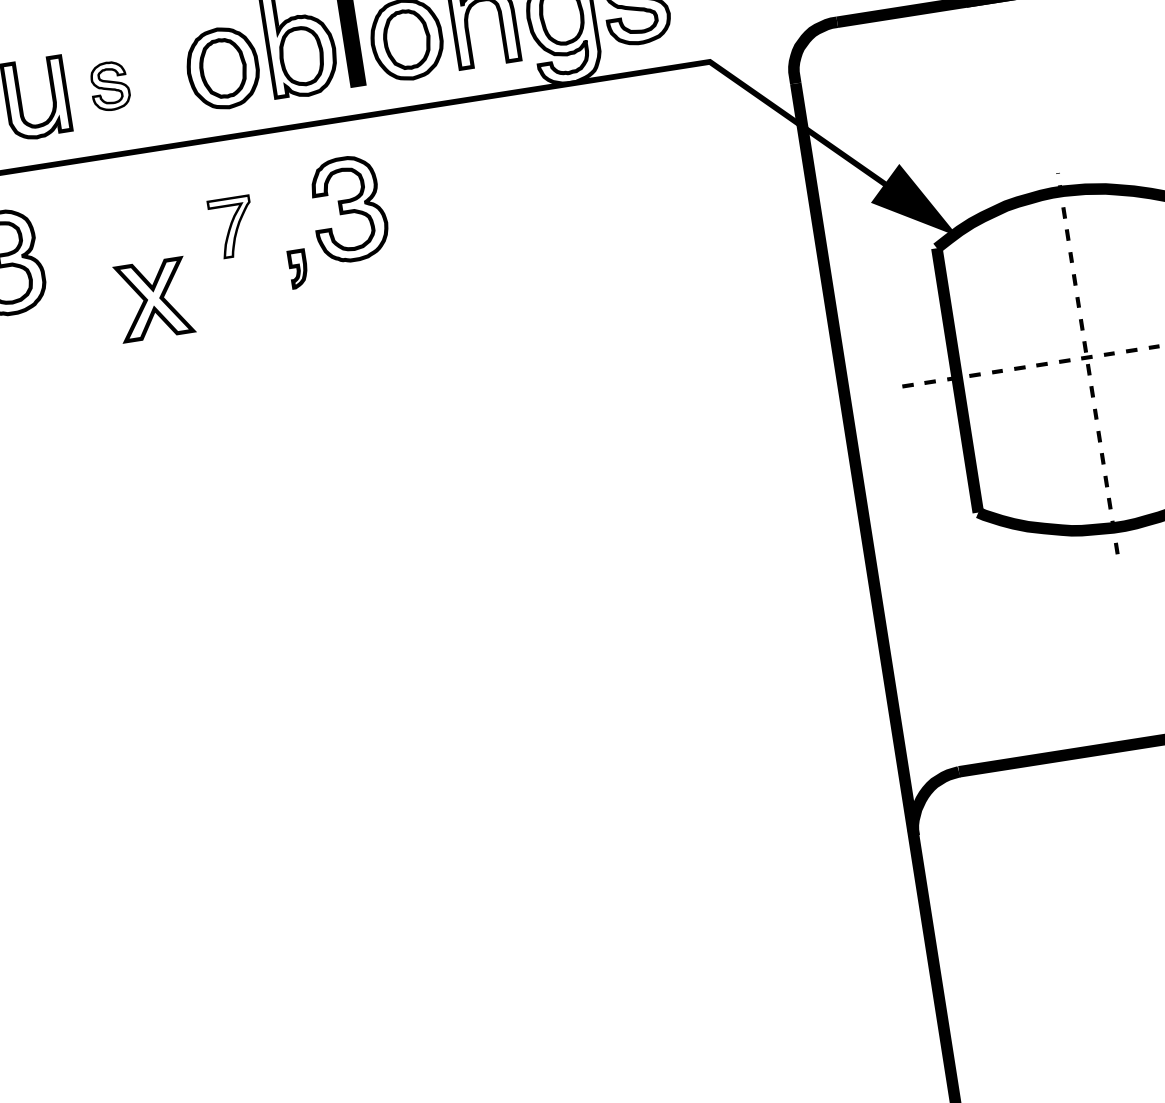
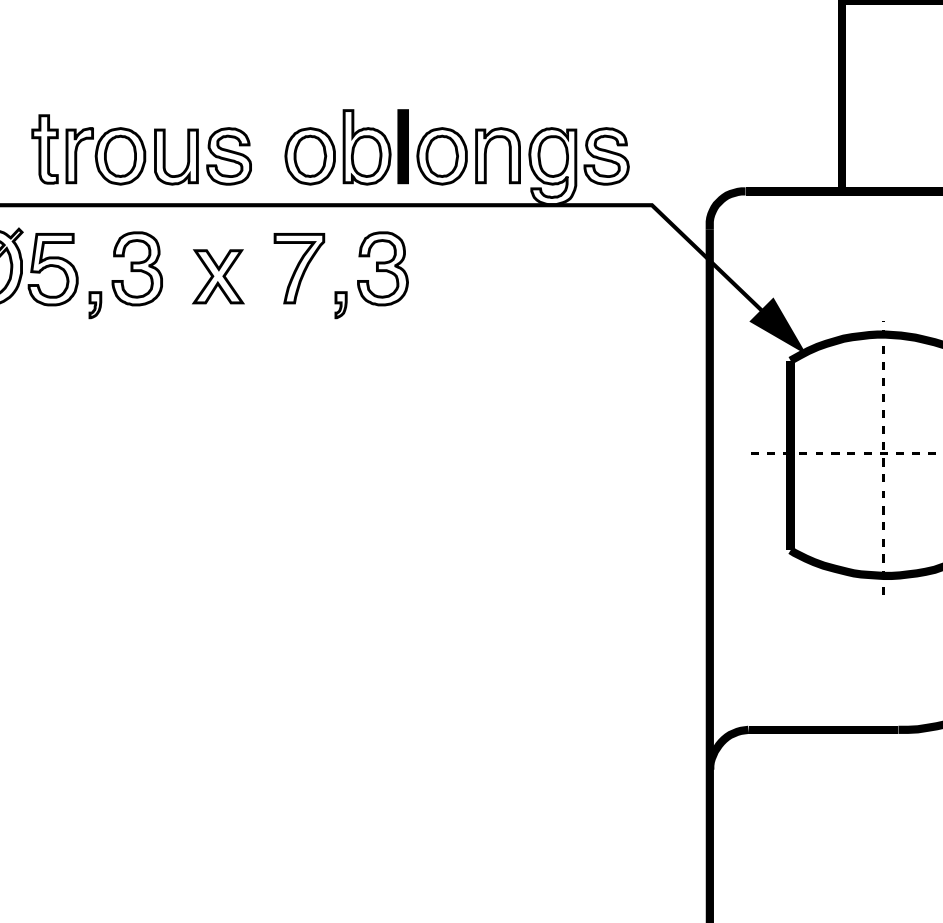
part: (109, 86) -> (228, 156), size x1.67
part: (232, 226) -> (299, 268), size x1.67
part: (153, 299) -> (218, 276), moved

